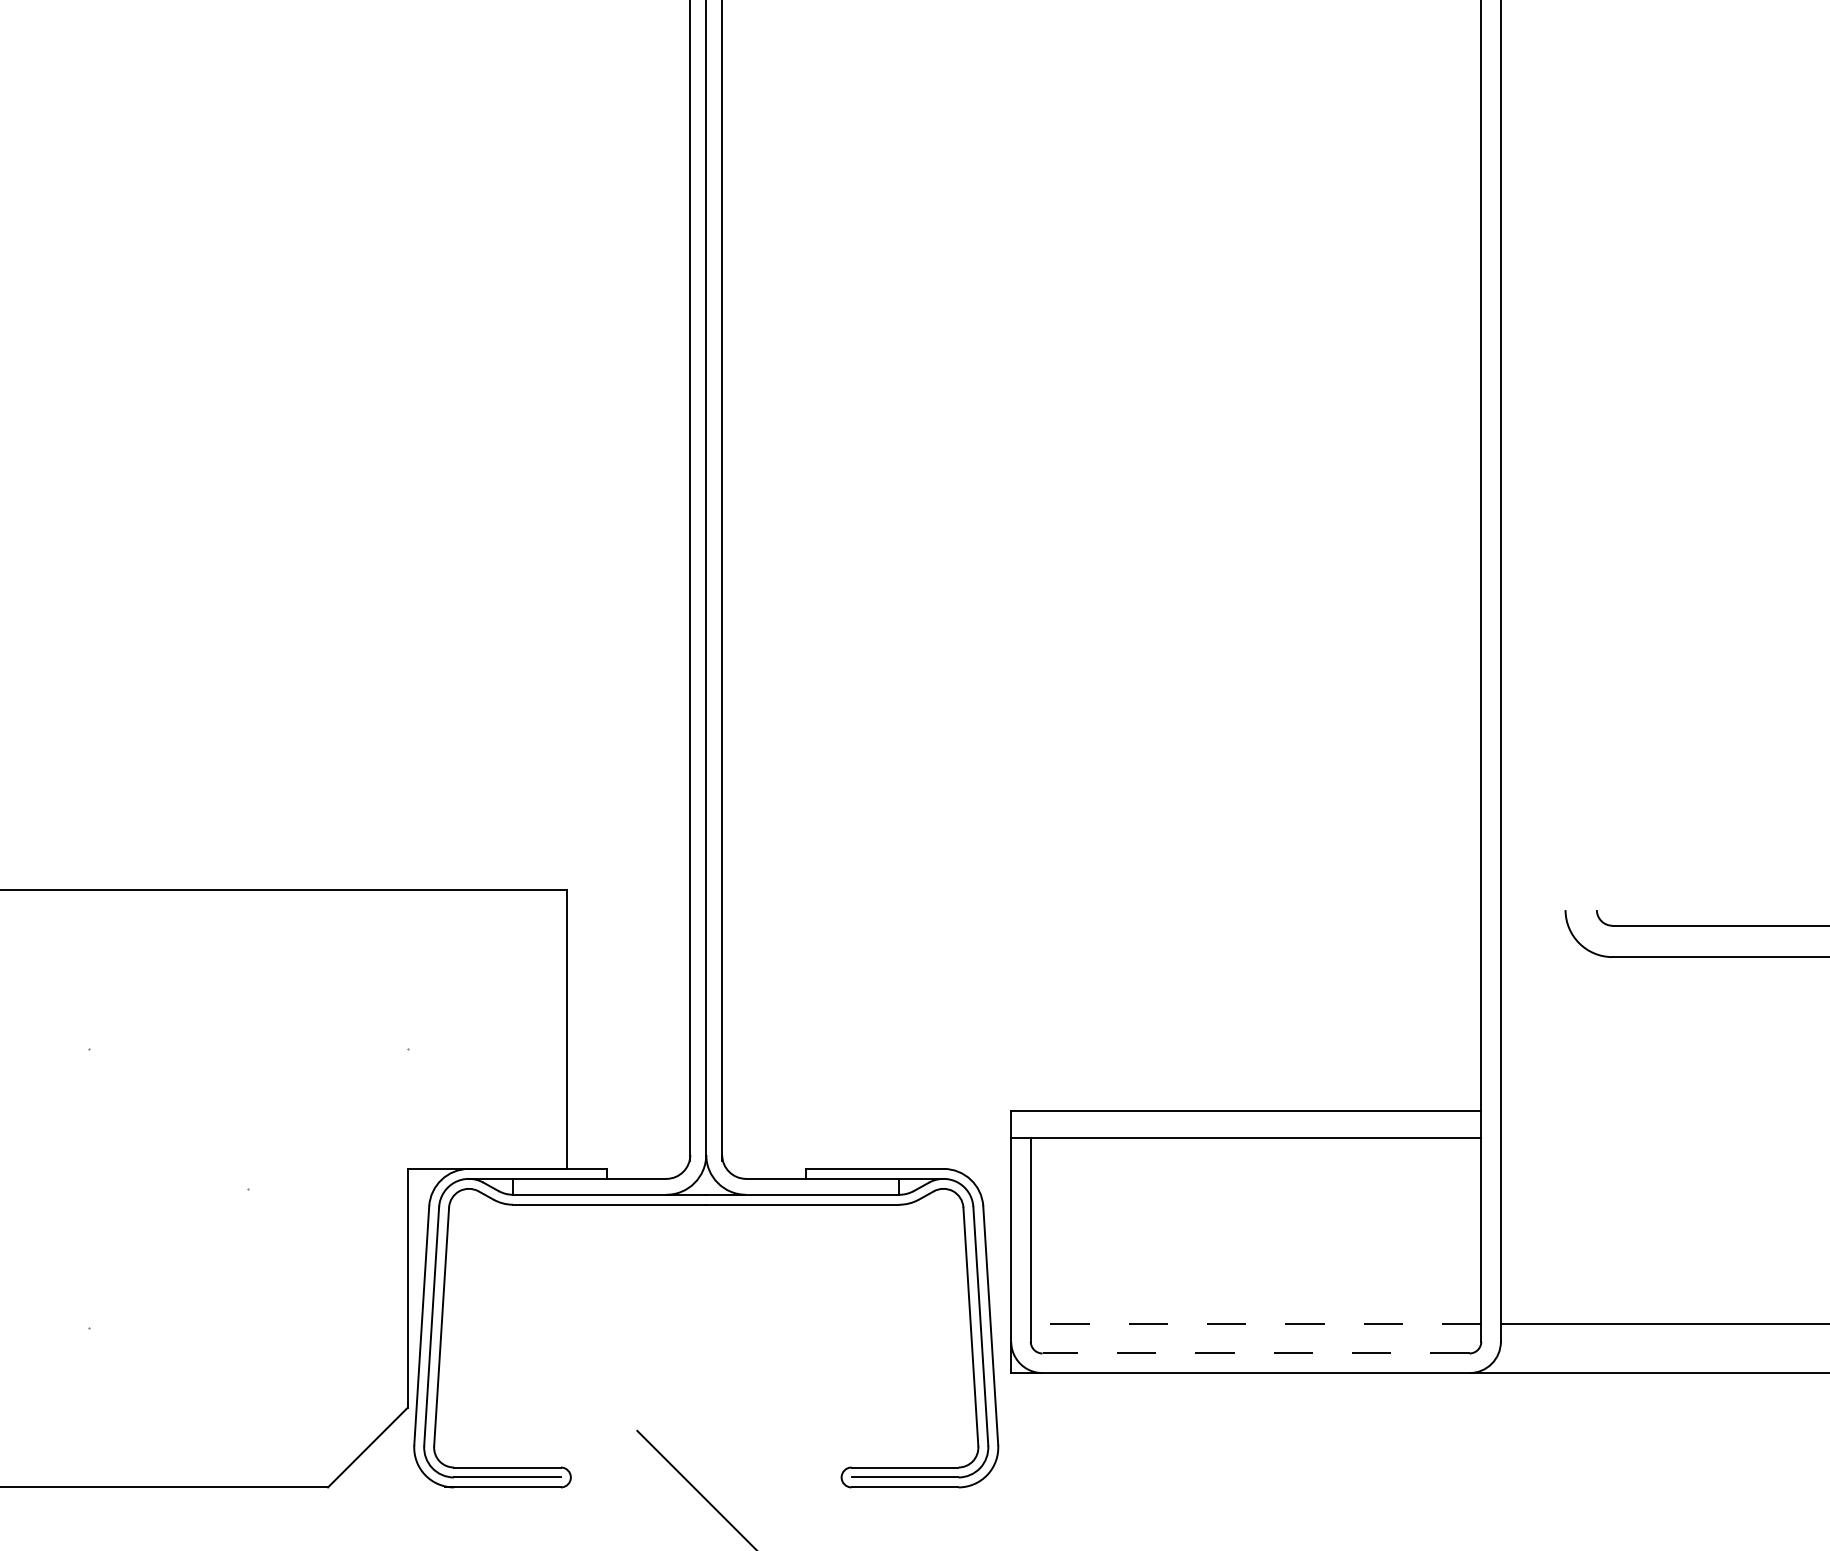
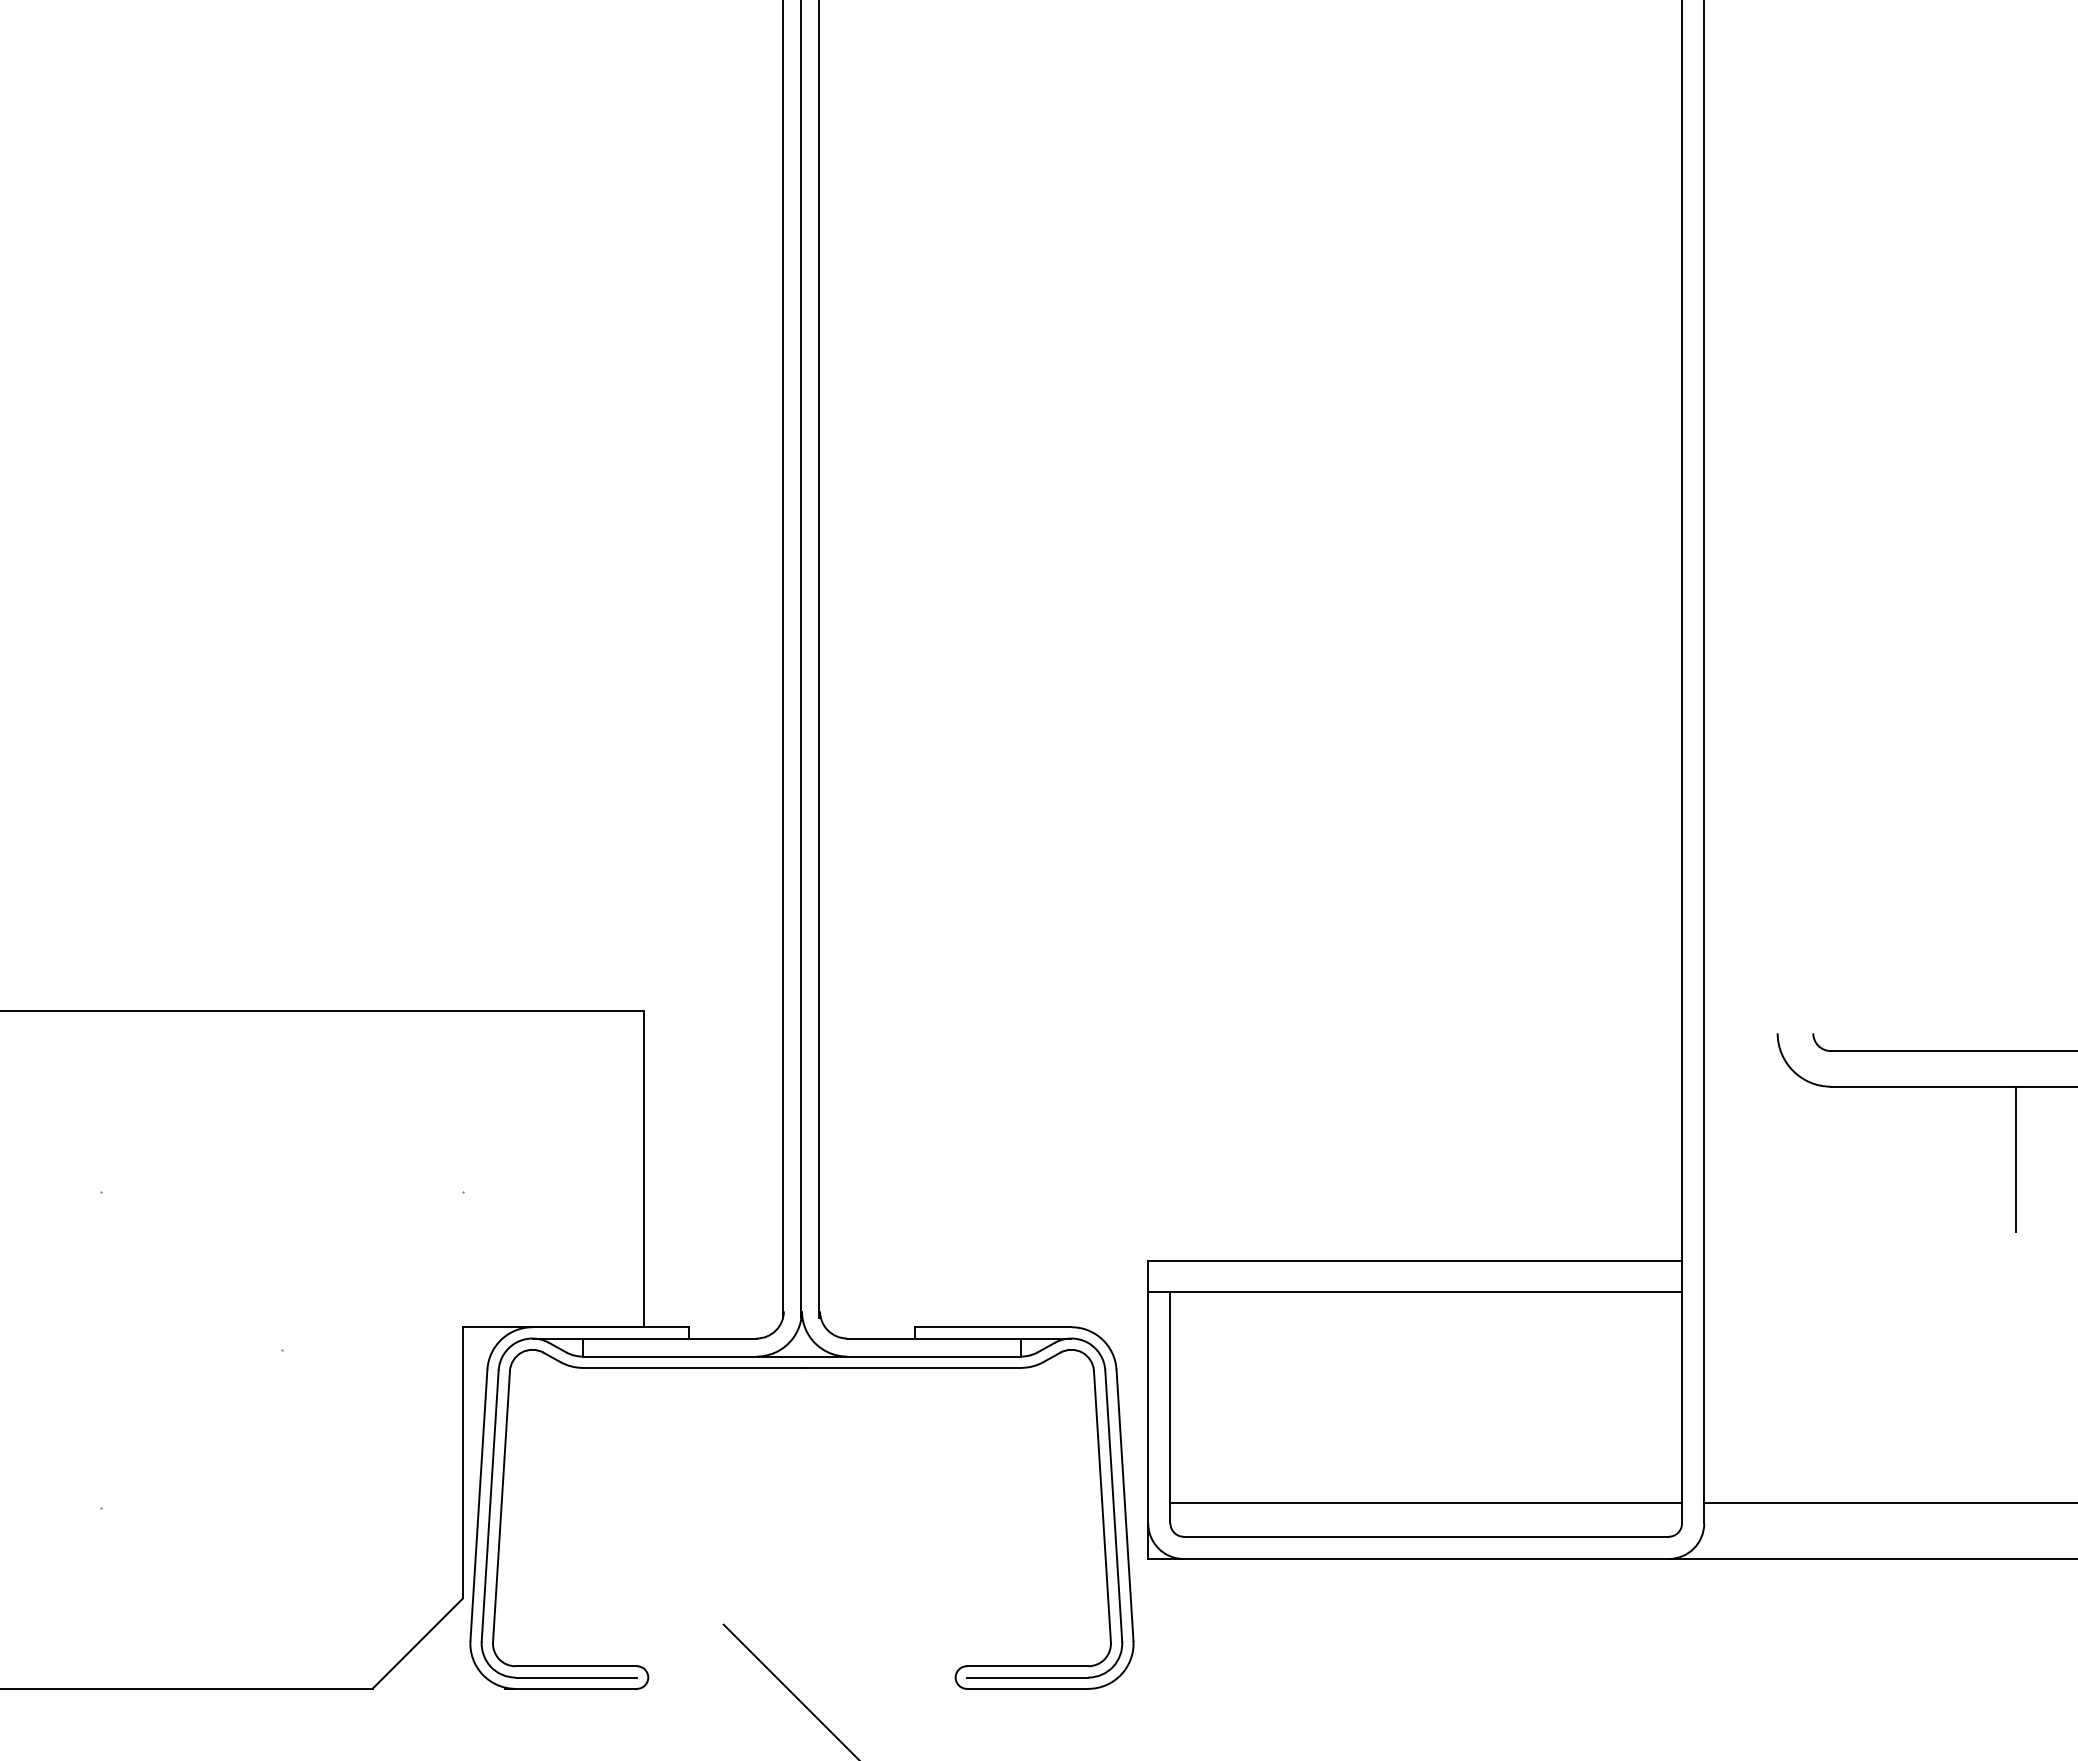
line: (1775, 1020) -> (2015, 1158), added
line: (1256, 1324) -> (1426, 1503), dashed -> solid
line: (1255, 1353) -> (1425, 1536), dashed -> solid

